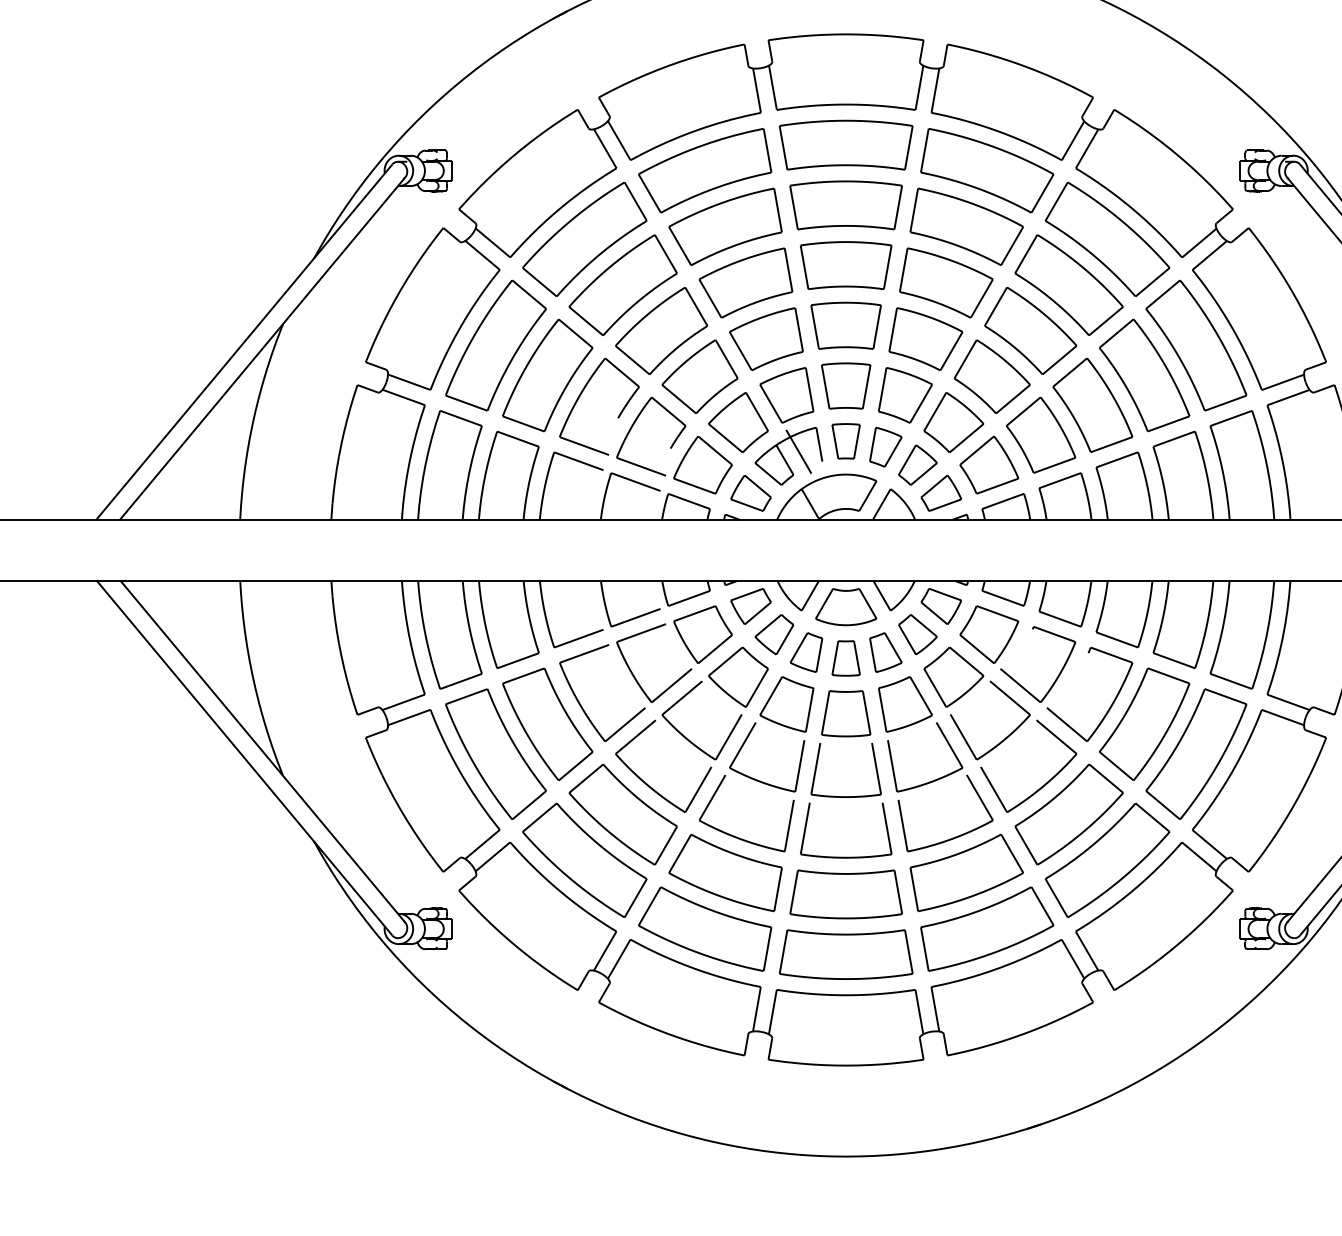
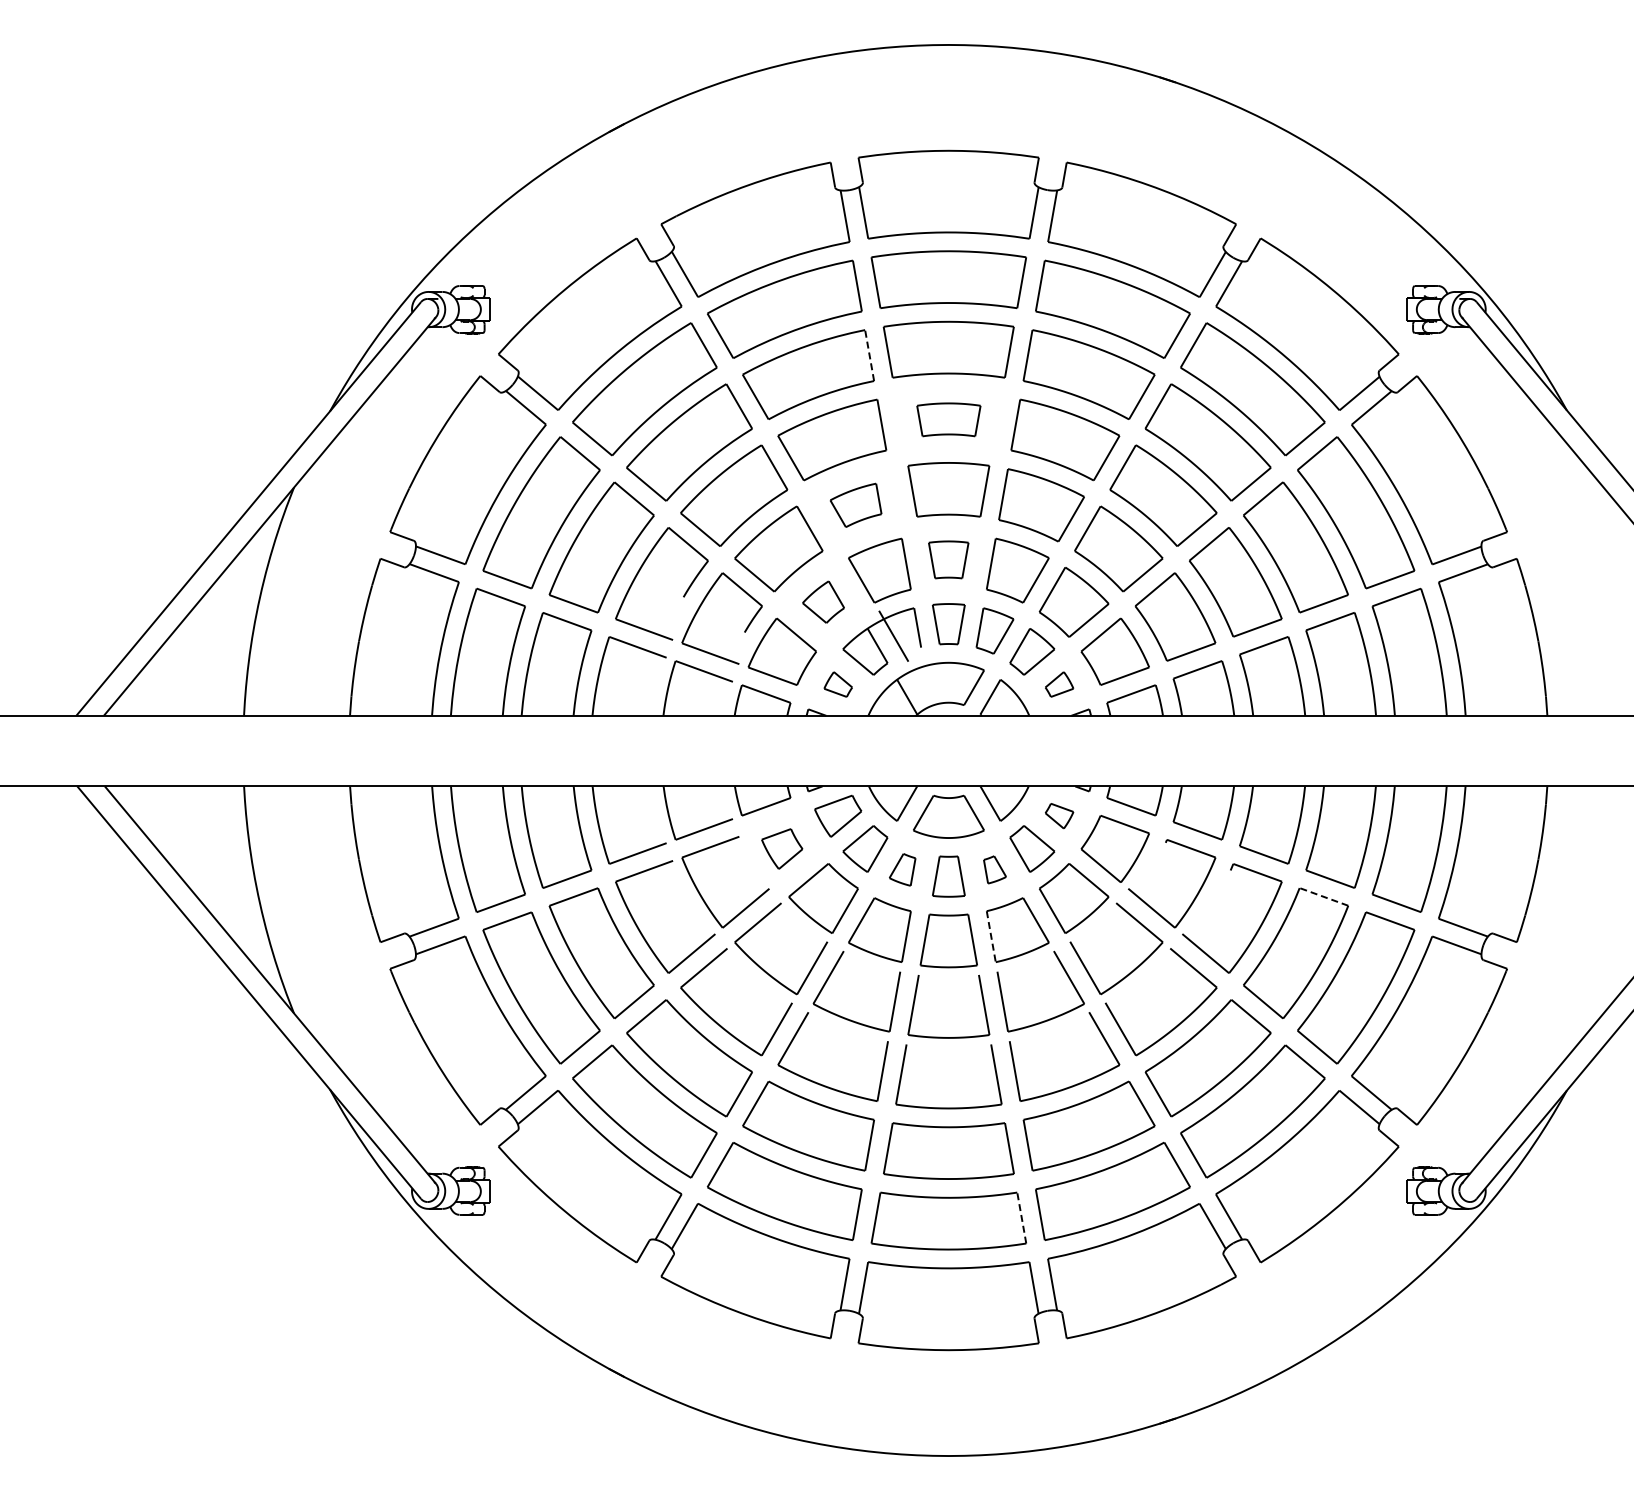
line: (777, 210) -> (869, 355), solid -> dashed
part: (845, 265) -> (948, 419), size x0.6
part: (765, 339) -> (855, 505), size x0.6
part: (845, 385) -> (948, 559), size x0.7
part: (738, 421) -> (823, 601), size x0.6
part: (751, 493) -> (838, 684), size x0.6
part: (941, 493) -> (1059, 684), size x0.6
part: (941, 605) -> (1059, 815), size x0.6
part: (702, 634) -> (781, 848), size x0.6
part: (806, 652) -> (902, 869), size x0.7
part: (885, 652) -> (994, 869), size x0.6
line: (1168, 675) -> (1323, 896), solid -> dashed
line: (882, 709) -> (991, 936), solid -> dashed
line: (908, 952) -> (1021, 1218), solid -> dashed

